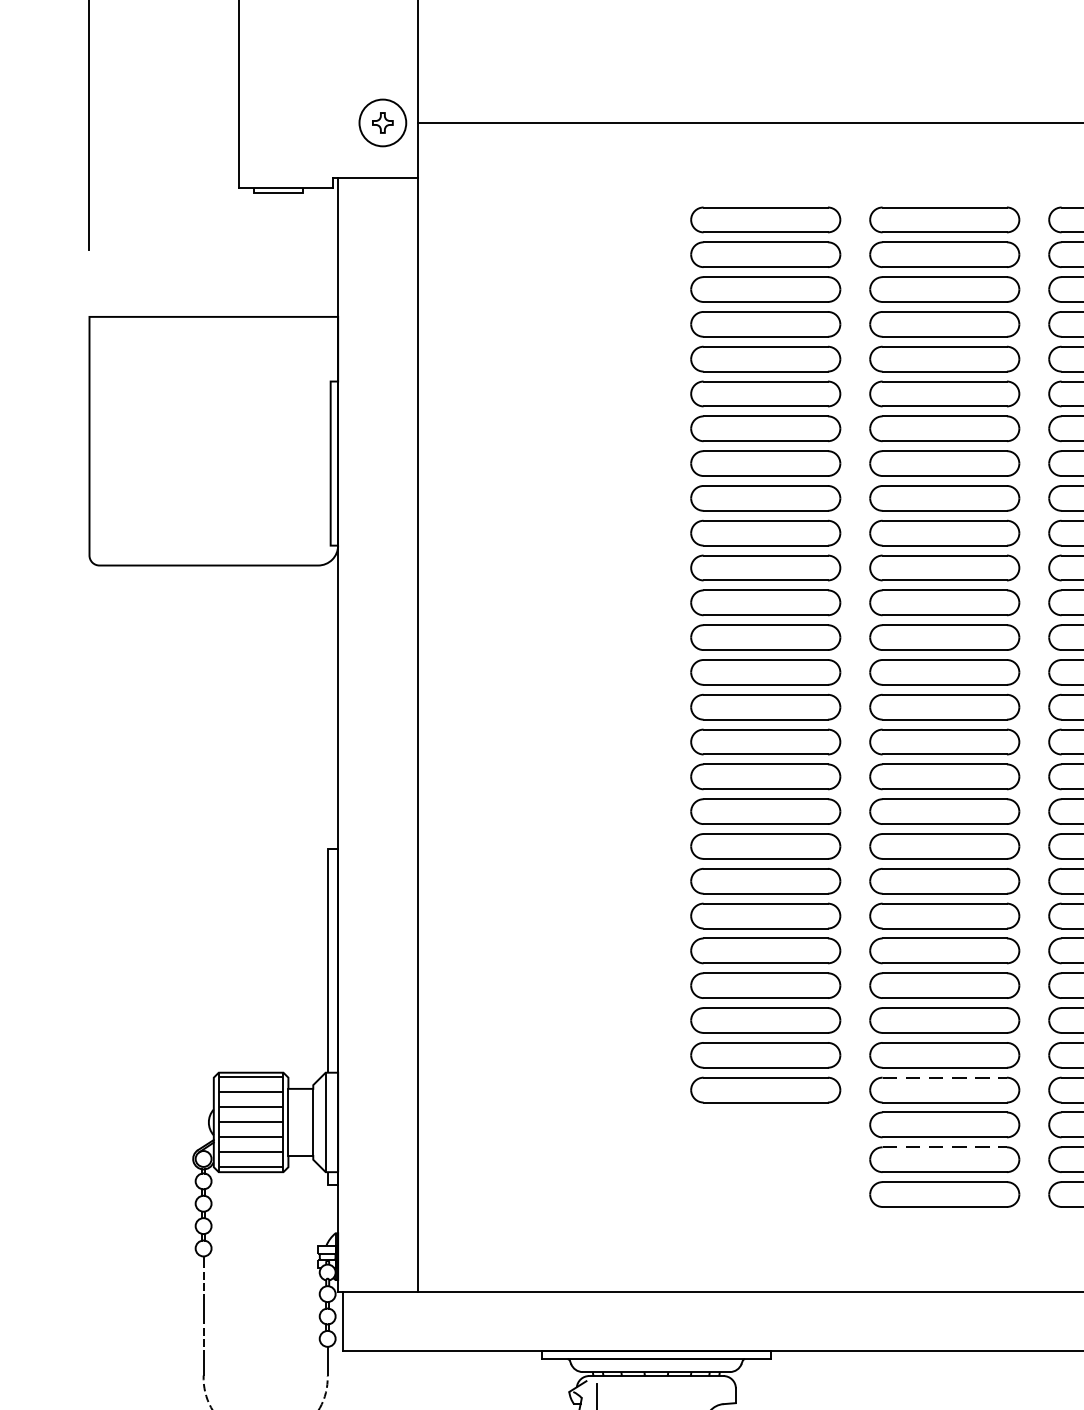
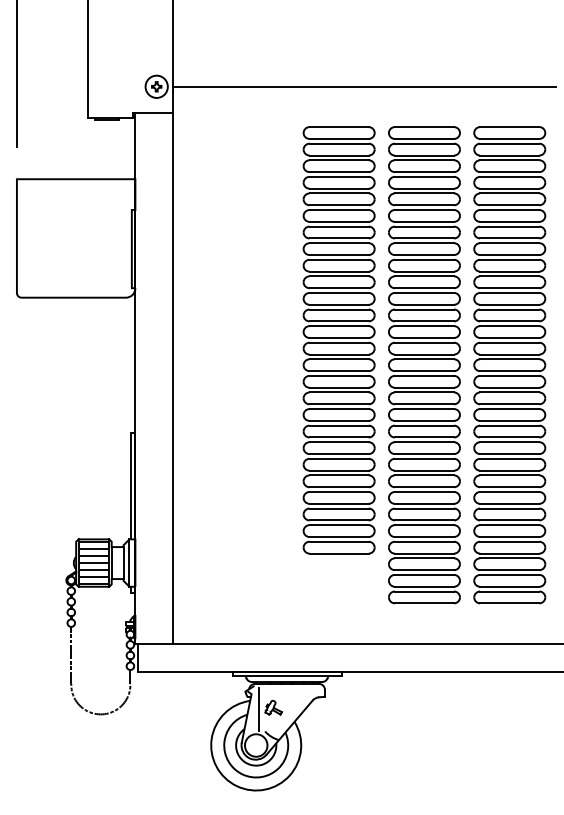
line: (944, 1077) -> (424, 541), dashed -> solid
line: (944, 1146) -> (424, 574), dashed -> solid

